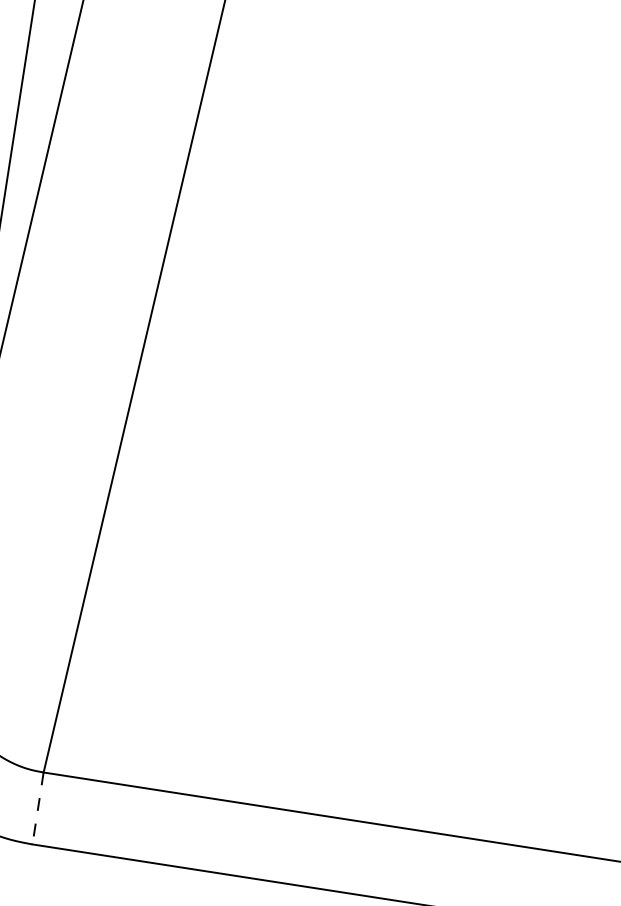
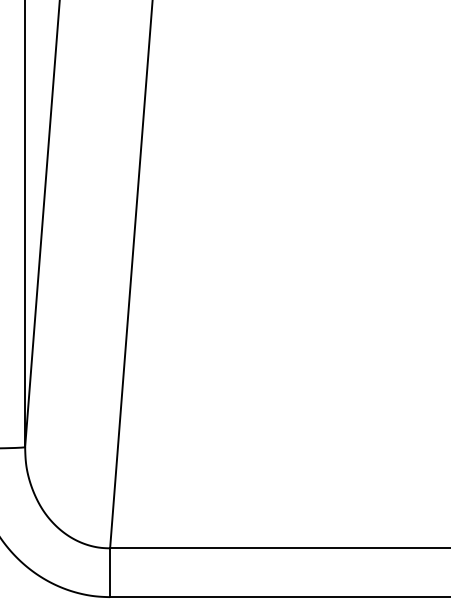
line: (38, 809) -> (110, 573), dashed -> solid

